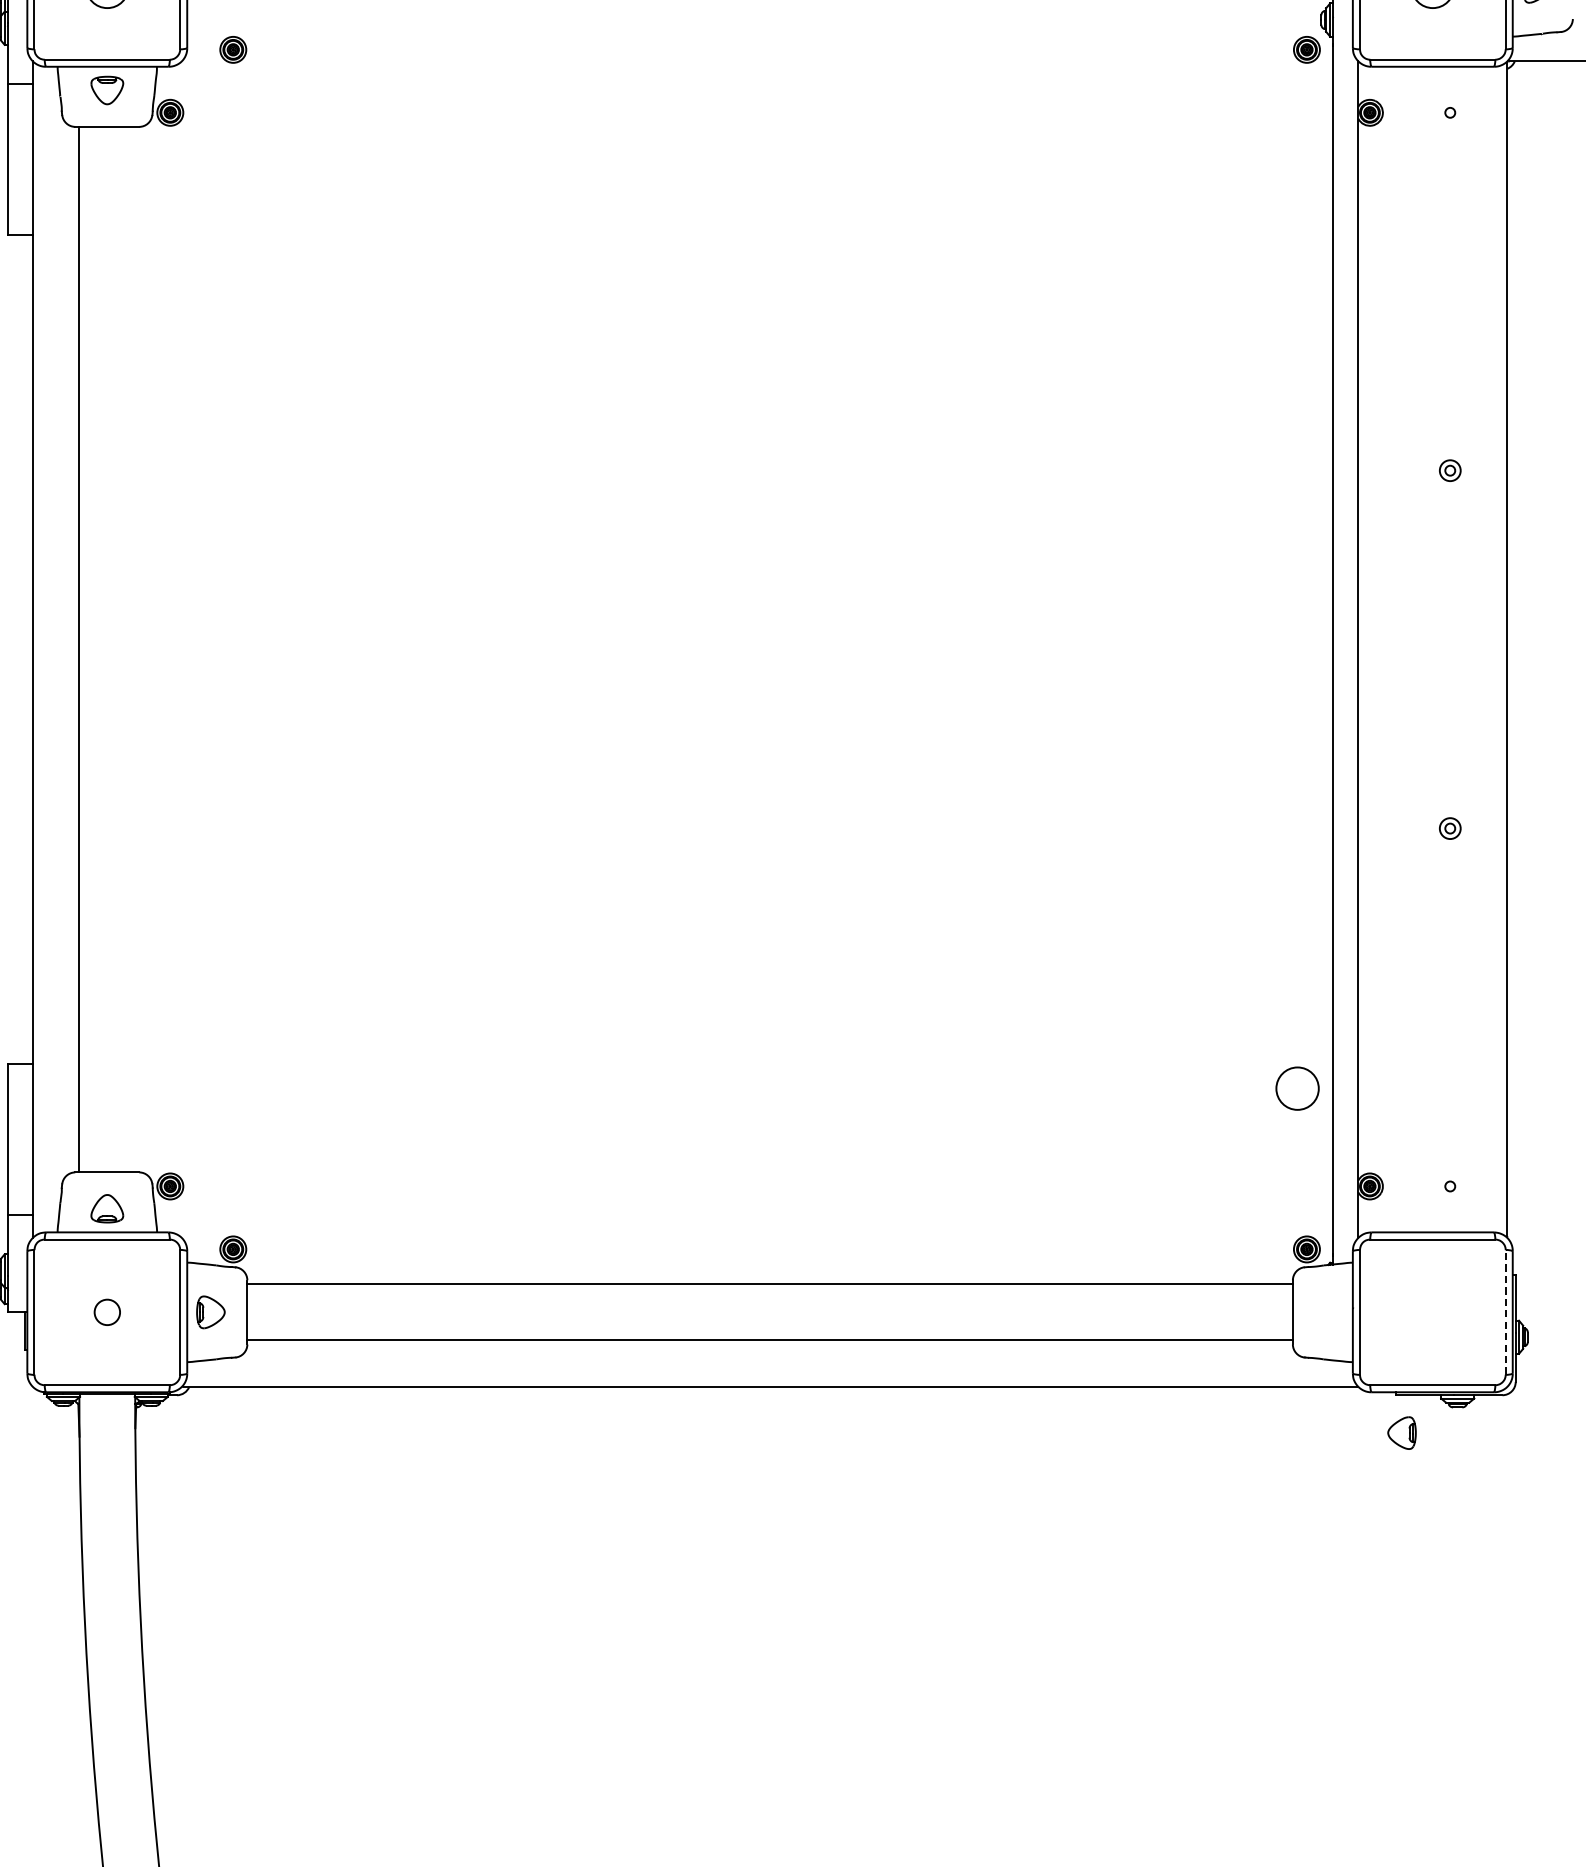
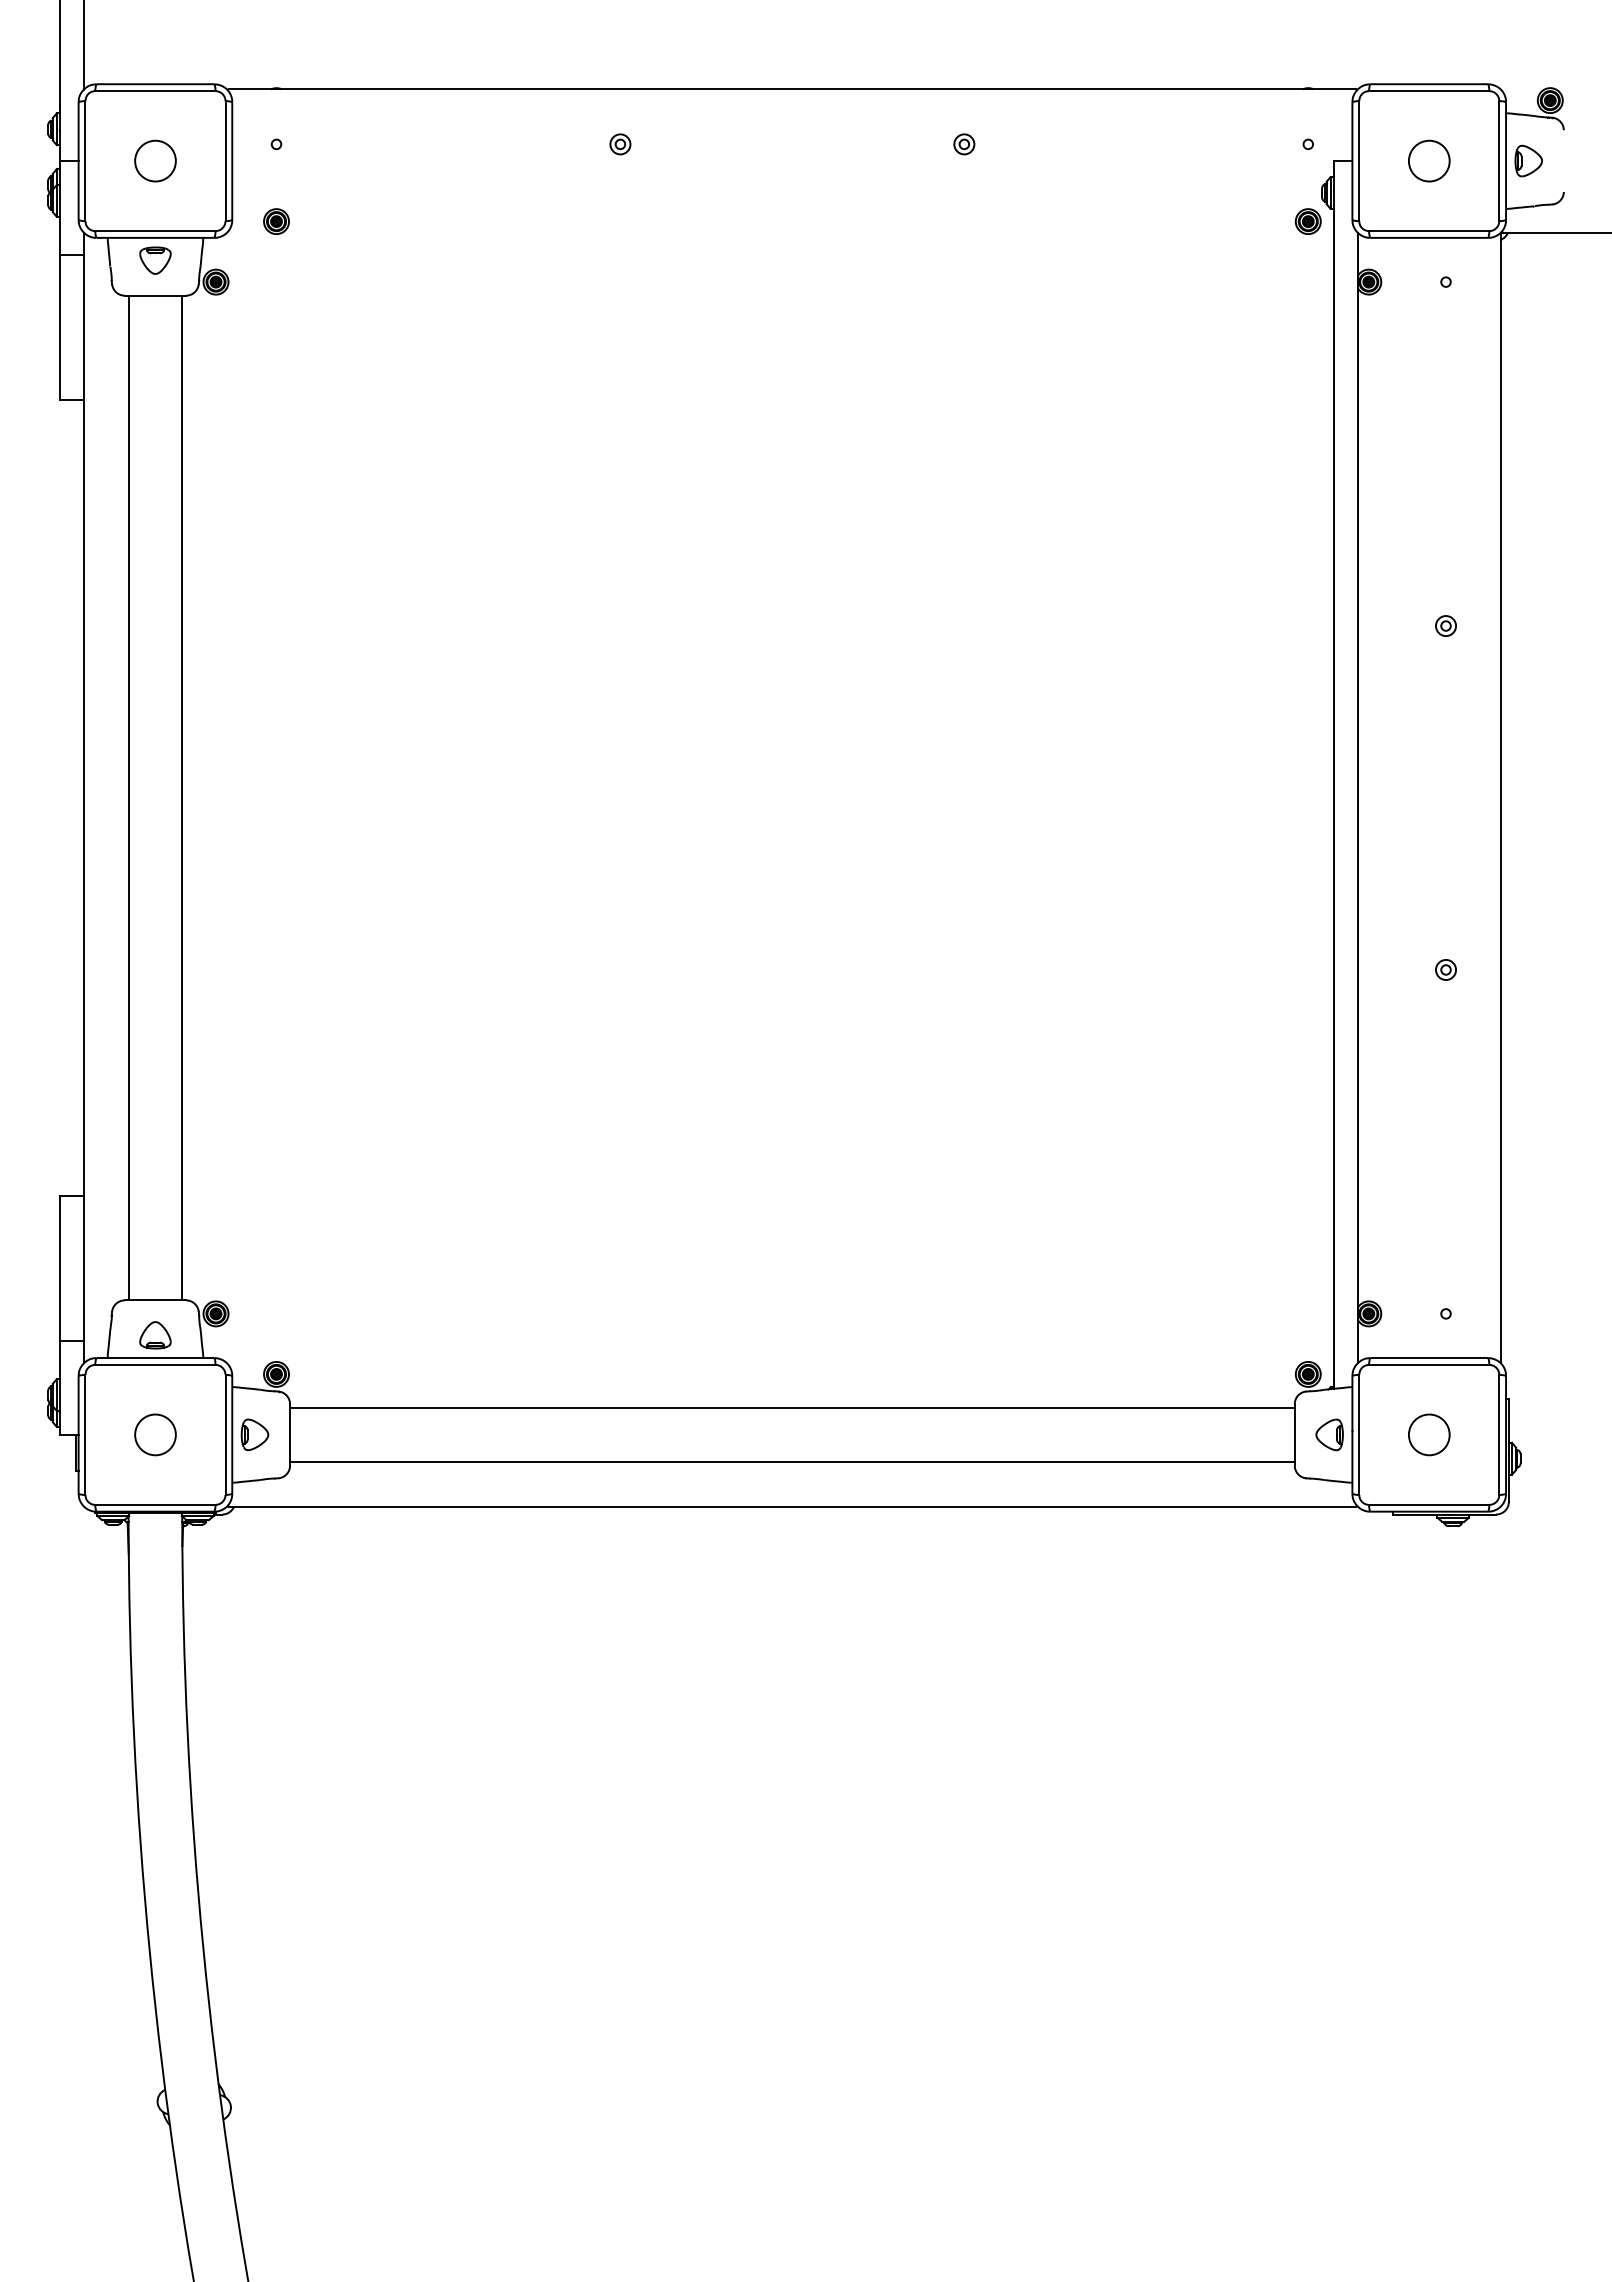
line: (135, 649) -> (182, 797), added
circle: (1297, 1088) -> (1429, 1434), moved
circle: (107, 1311) -> (155, 1434), size x1.67
line: (1505, 1311) -> (1499, 1434), dashed -> solid
part: (1401, 1432) -> (1329, 1434), moved

